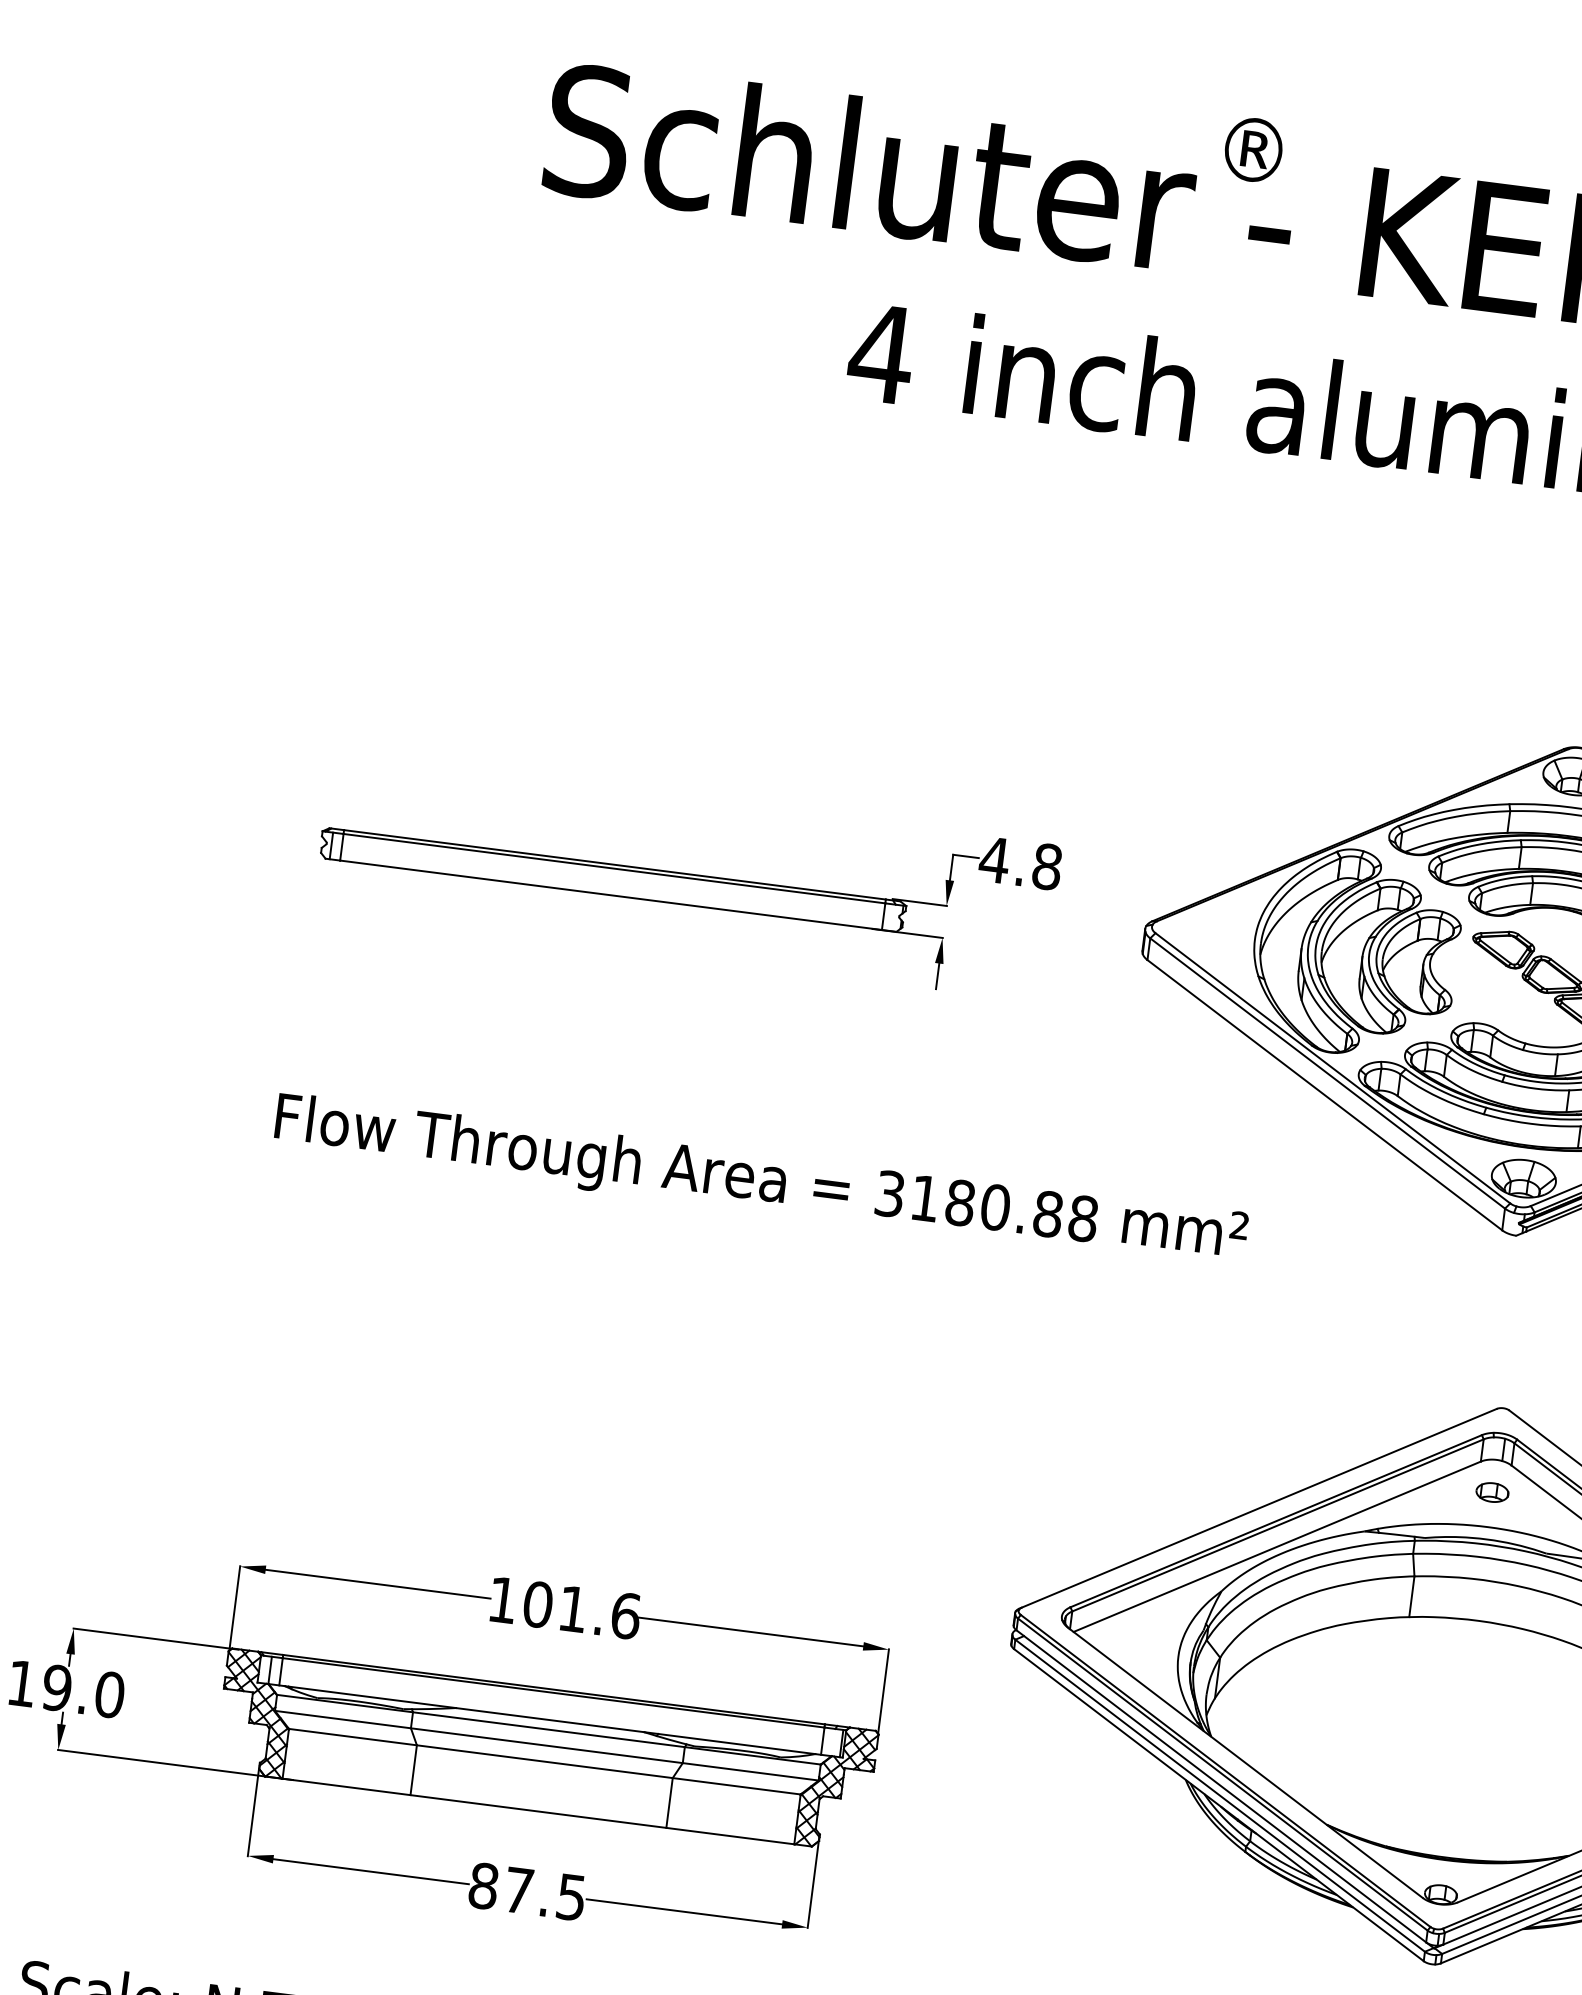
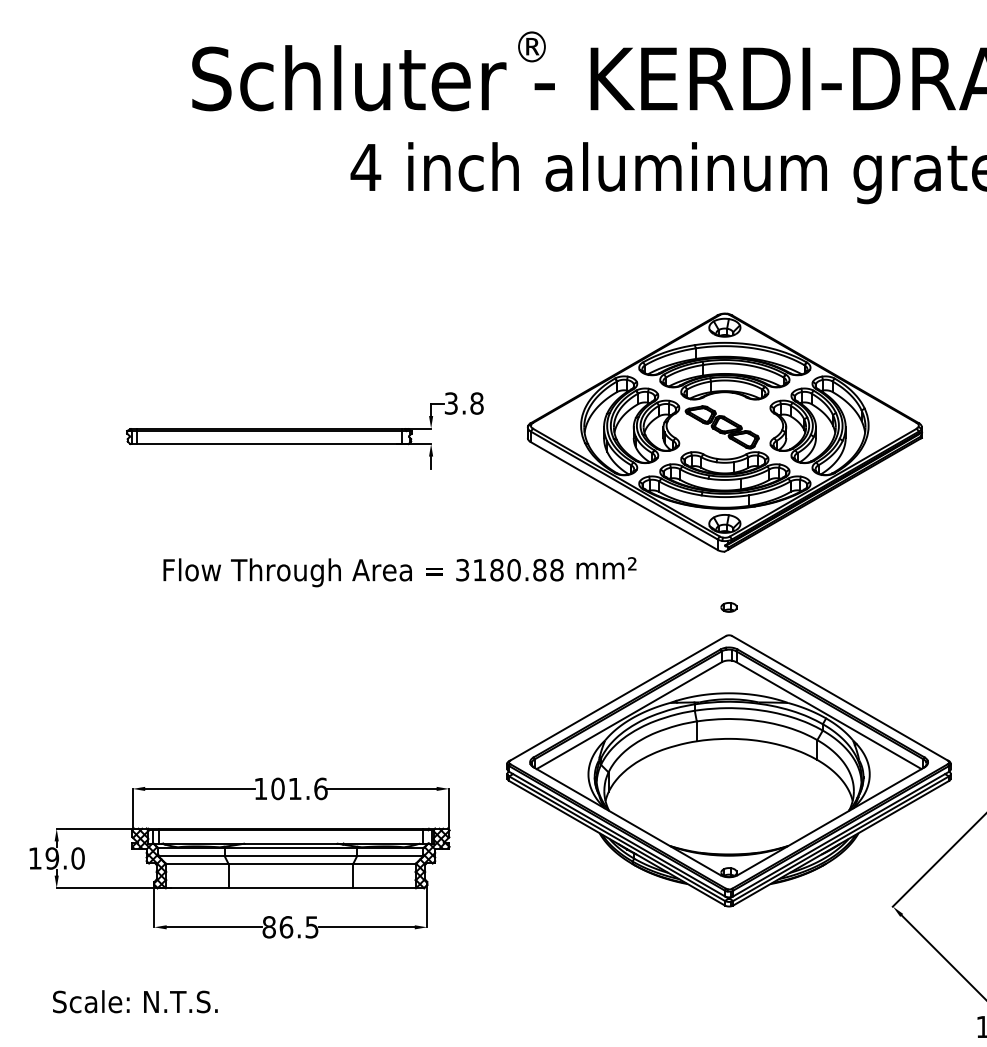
text: (995, 860) -> (451, 403), 4.8 -> 3.8
text: (759, 1182) -> (399, 572), moved
part: (1491, 1492) -> (728, 607), moved
text: (519, 1891) -> (286, 927), 87.5 -> 86.5

